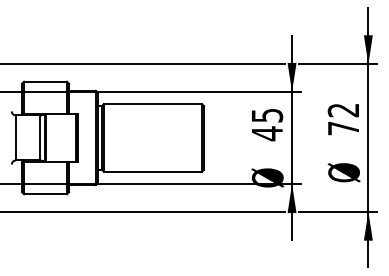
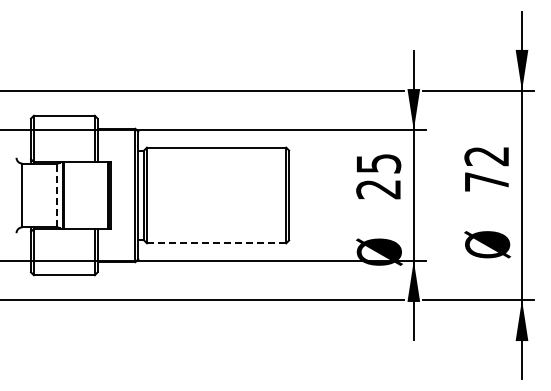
text: (267, 133) -> (378, 189), 45 -> 25
line: (40, 138) -> (57, 195), solid -> dashed
line: (152, 171) -> (216, 243), solid -> dashed

